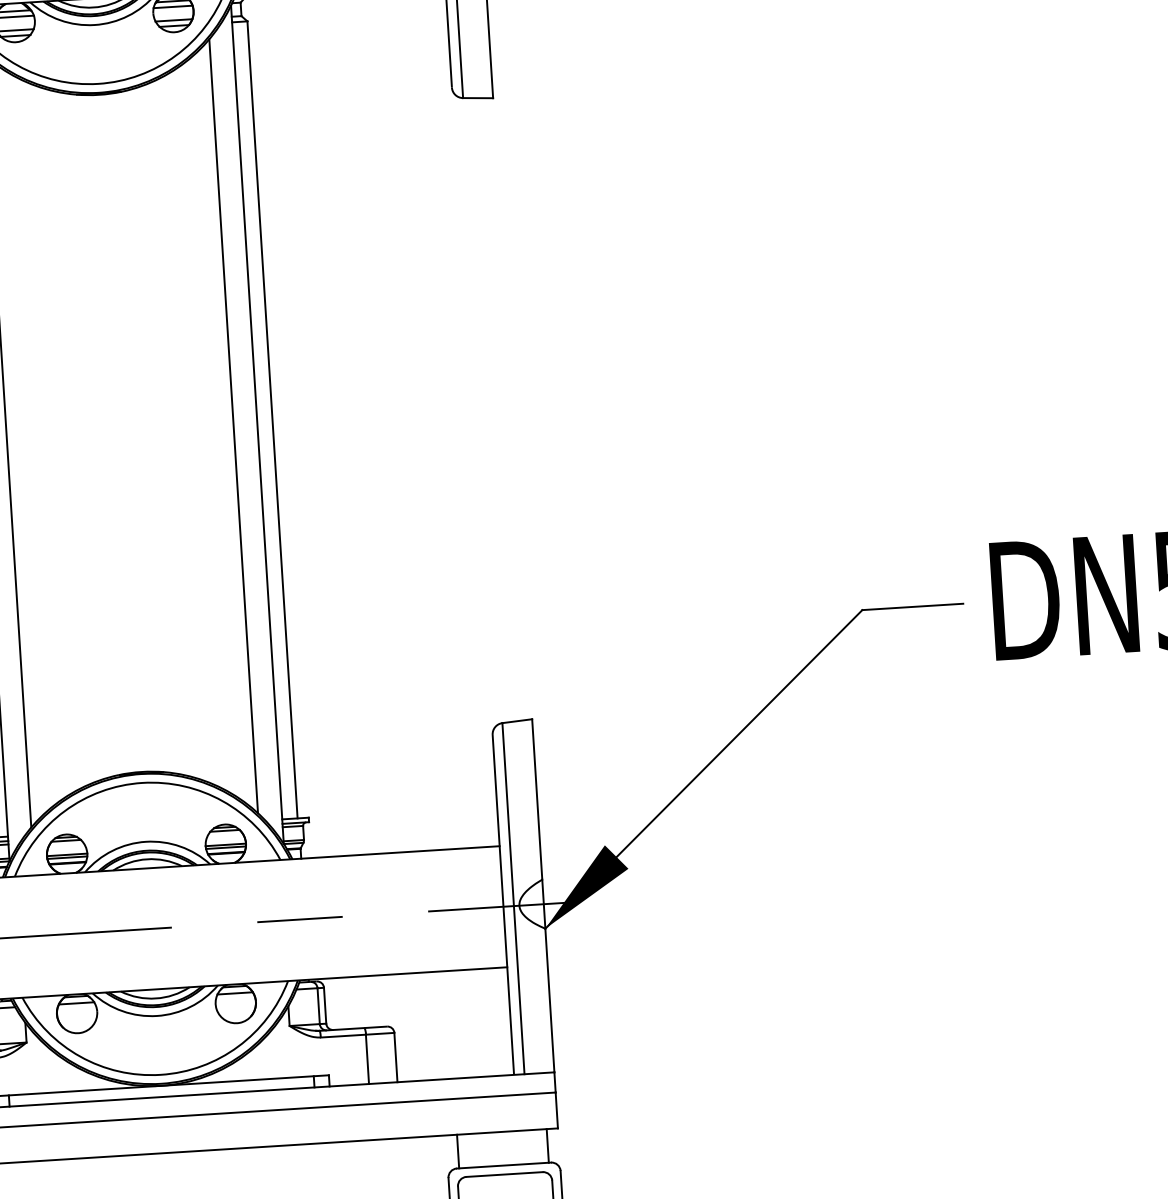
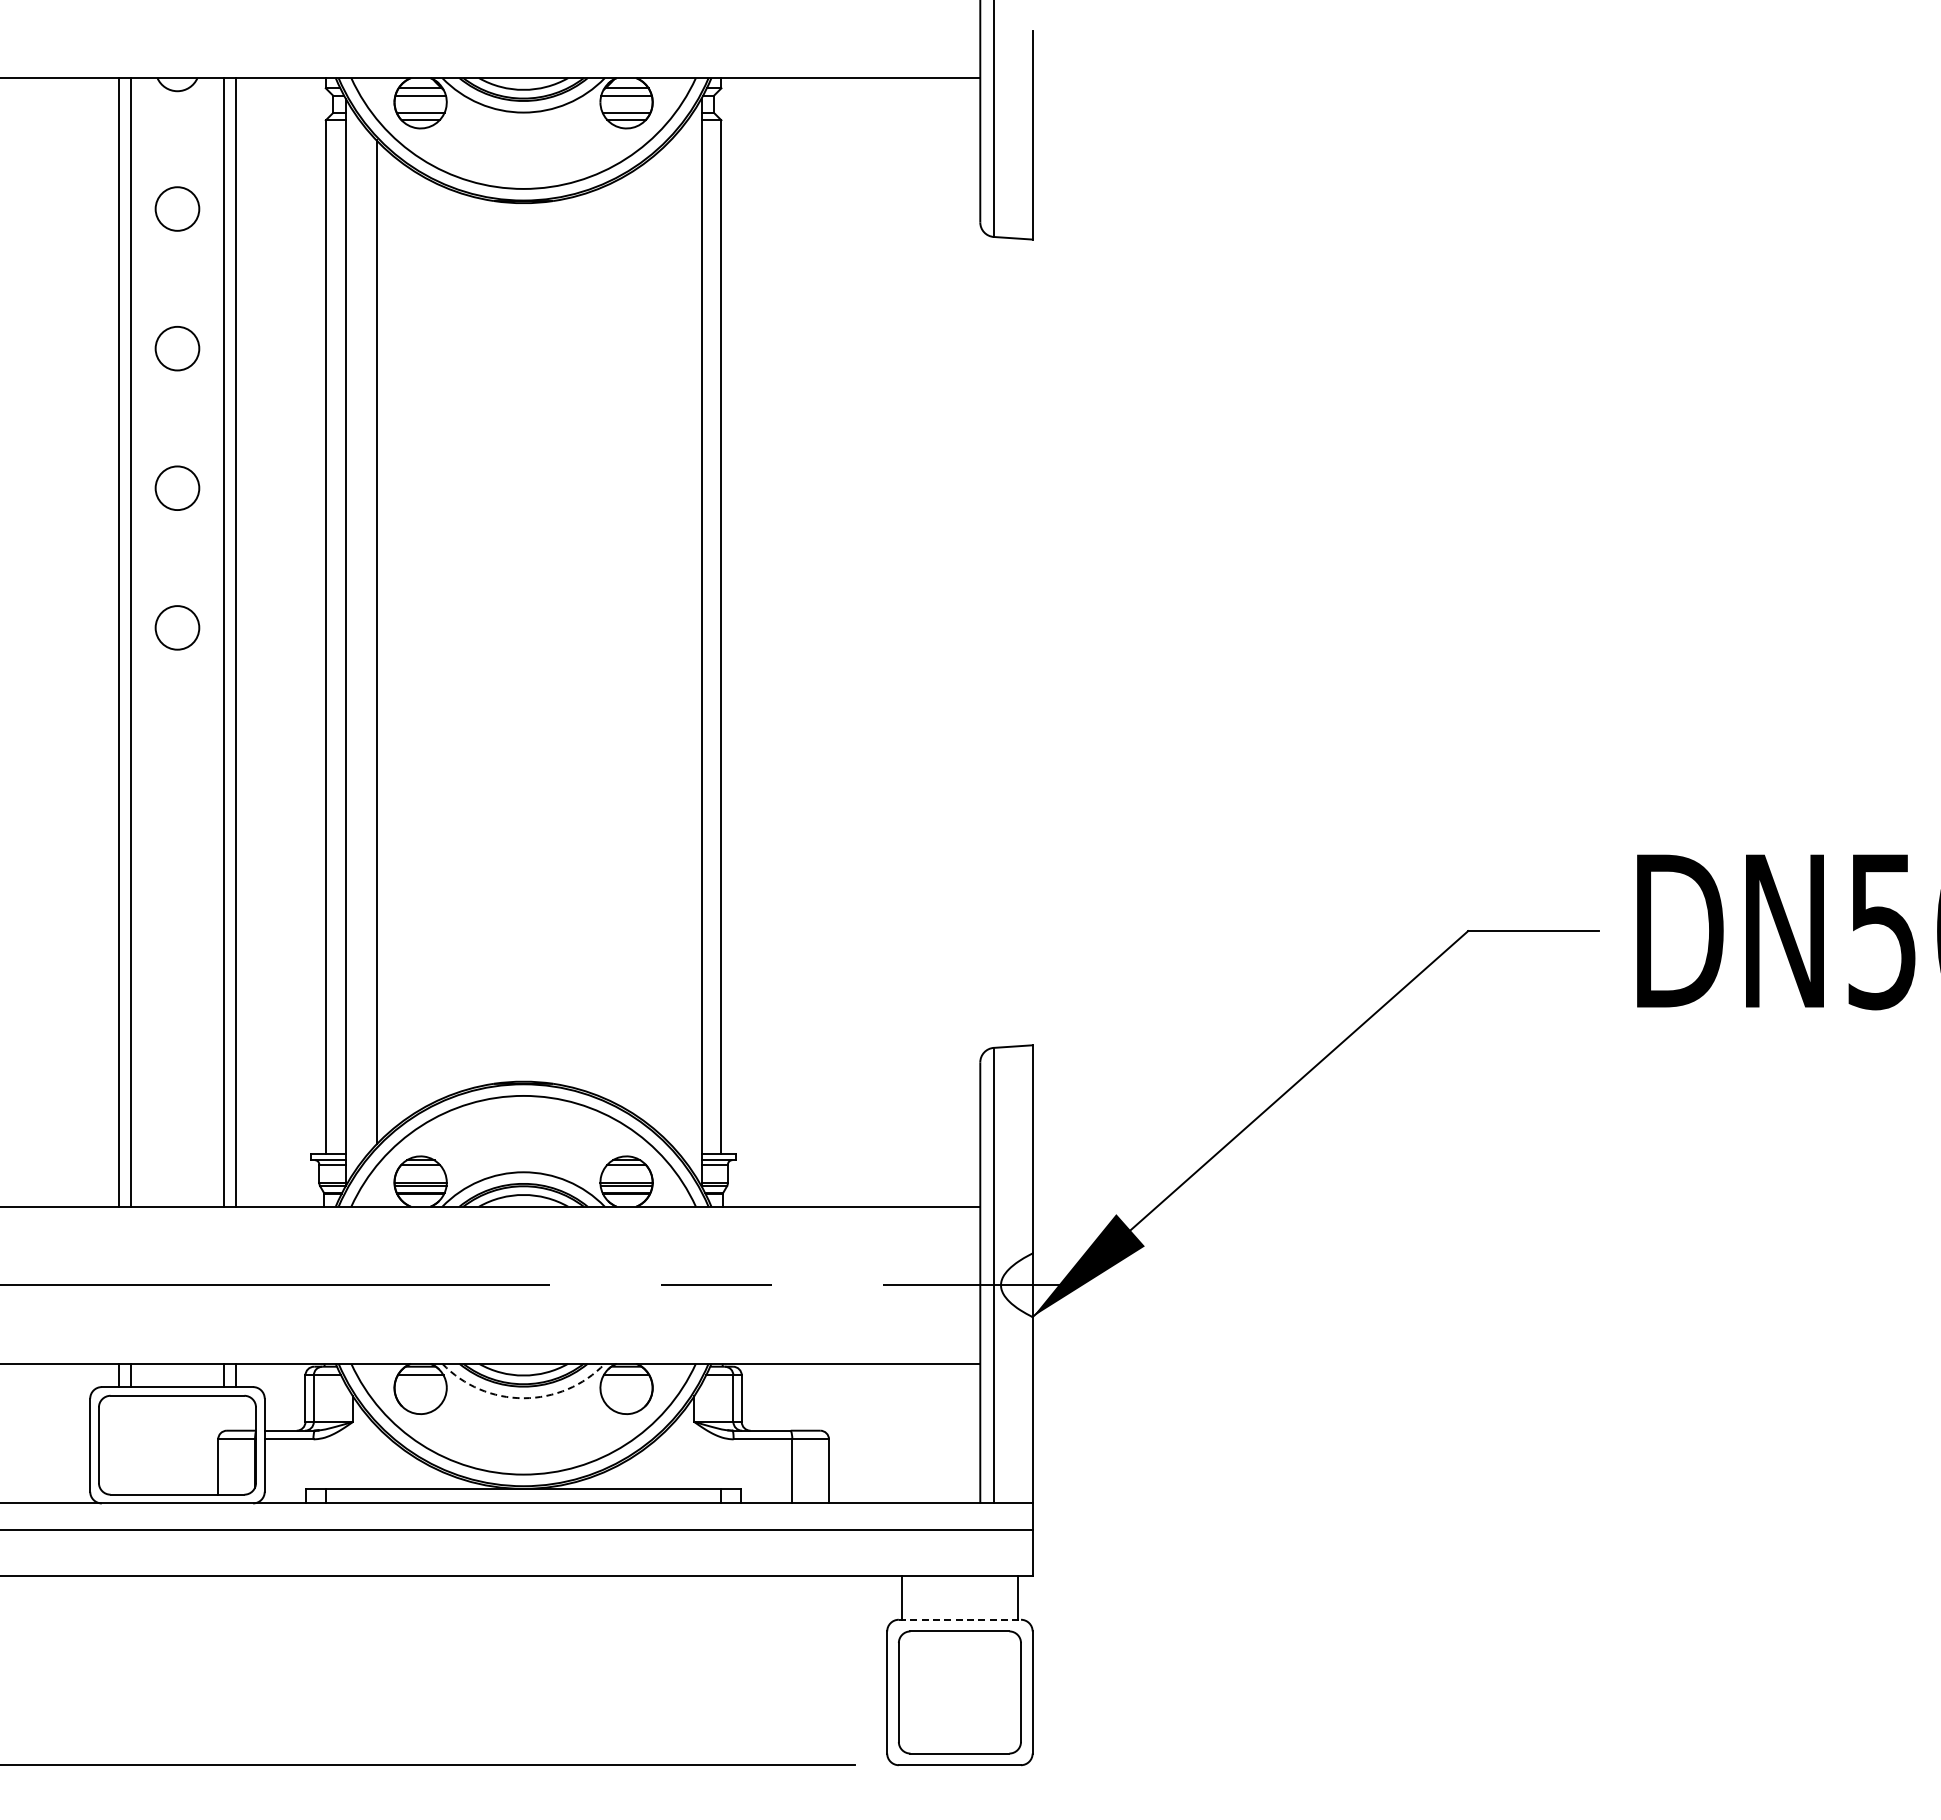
line: (233, 426) -> (670, 642), removed
arc: (156, 1016) -> (523, 1398), solid -> dashed
line: (504, 1165) -> (960, 1619), solid -> dashed

